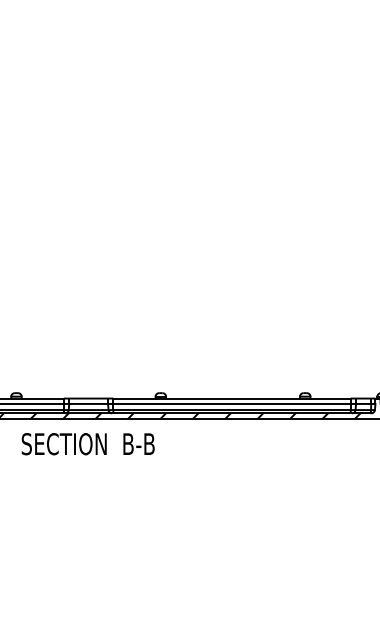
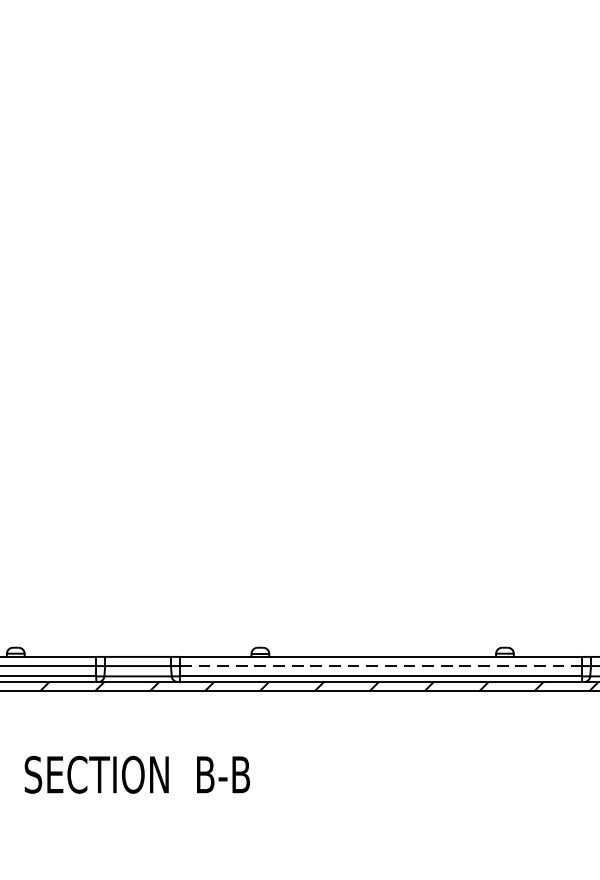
line: (232, 403) -> (381, 665), solid -> dashed
text: (87, 444) -> (136, 775), moved

